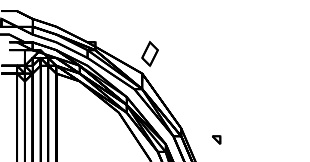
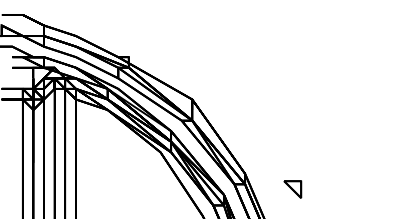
part: (149, 53) -> (202, 72), removed
part: (216, 140) -> (292, 189), size x1.6

